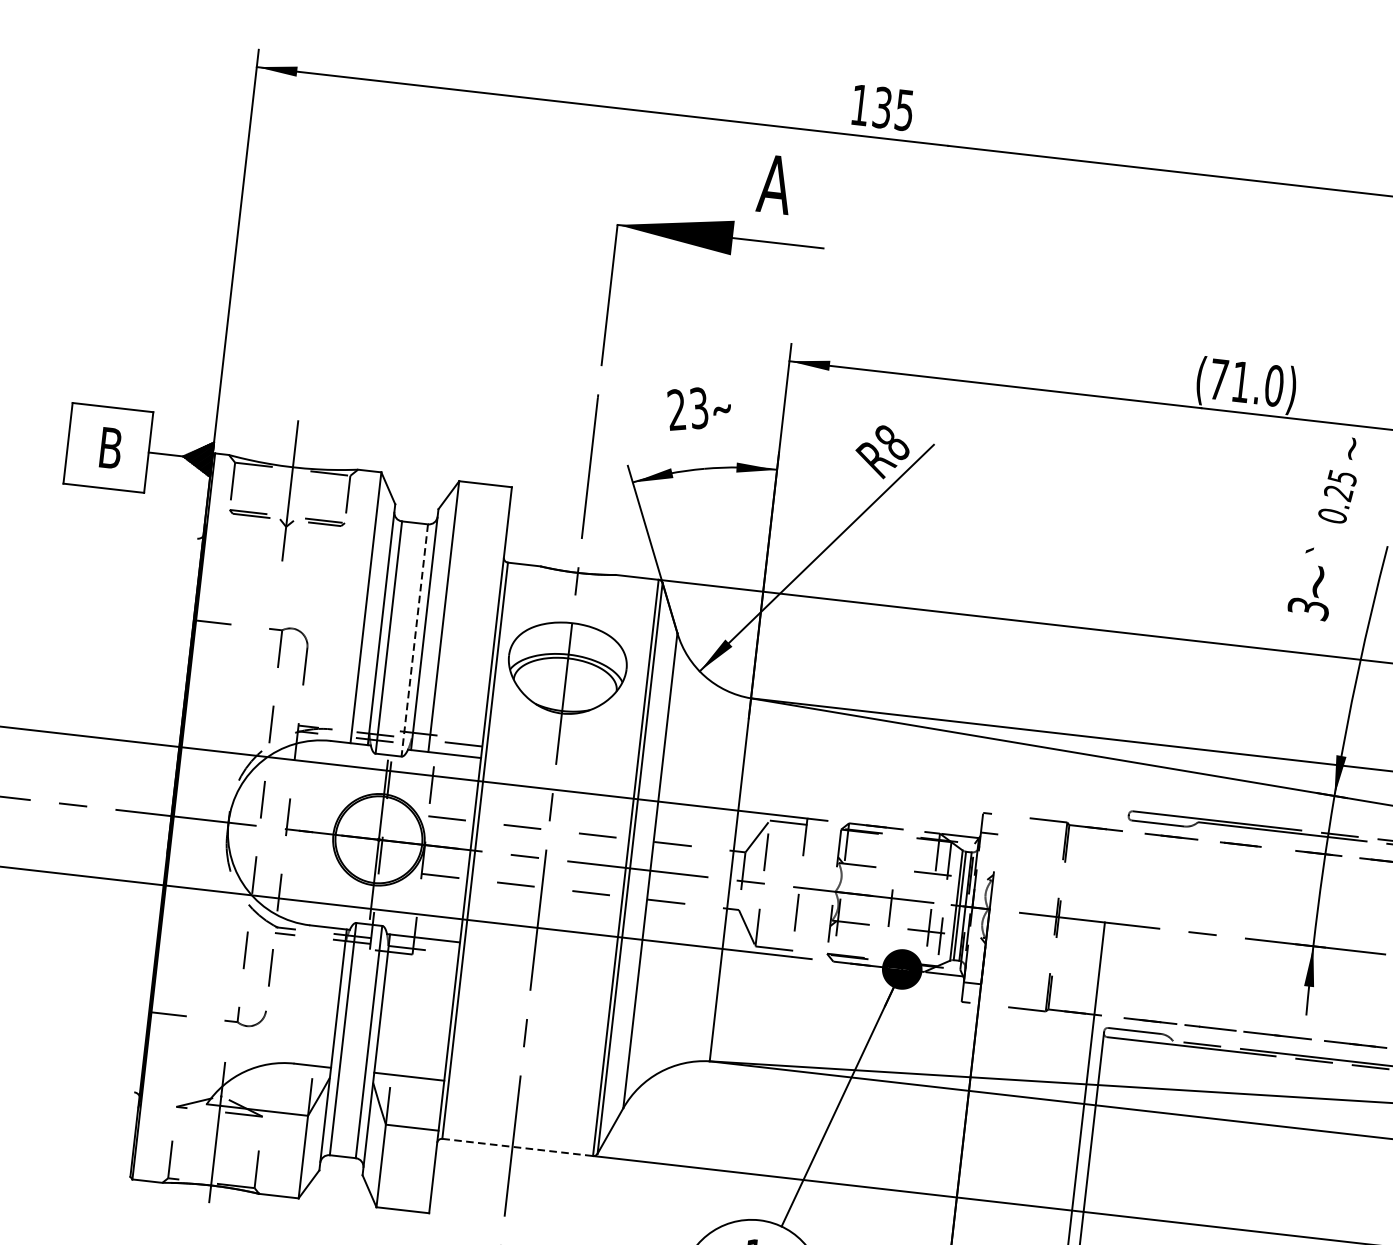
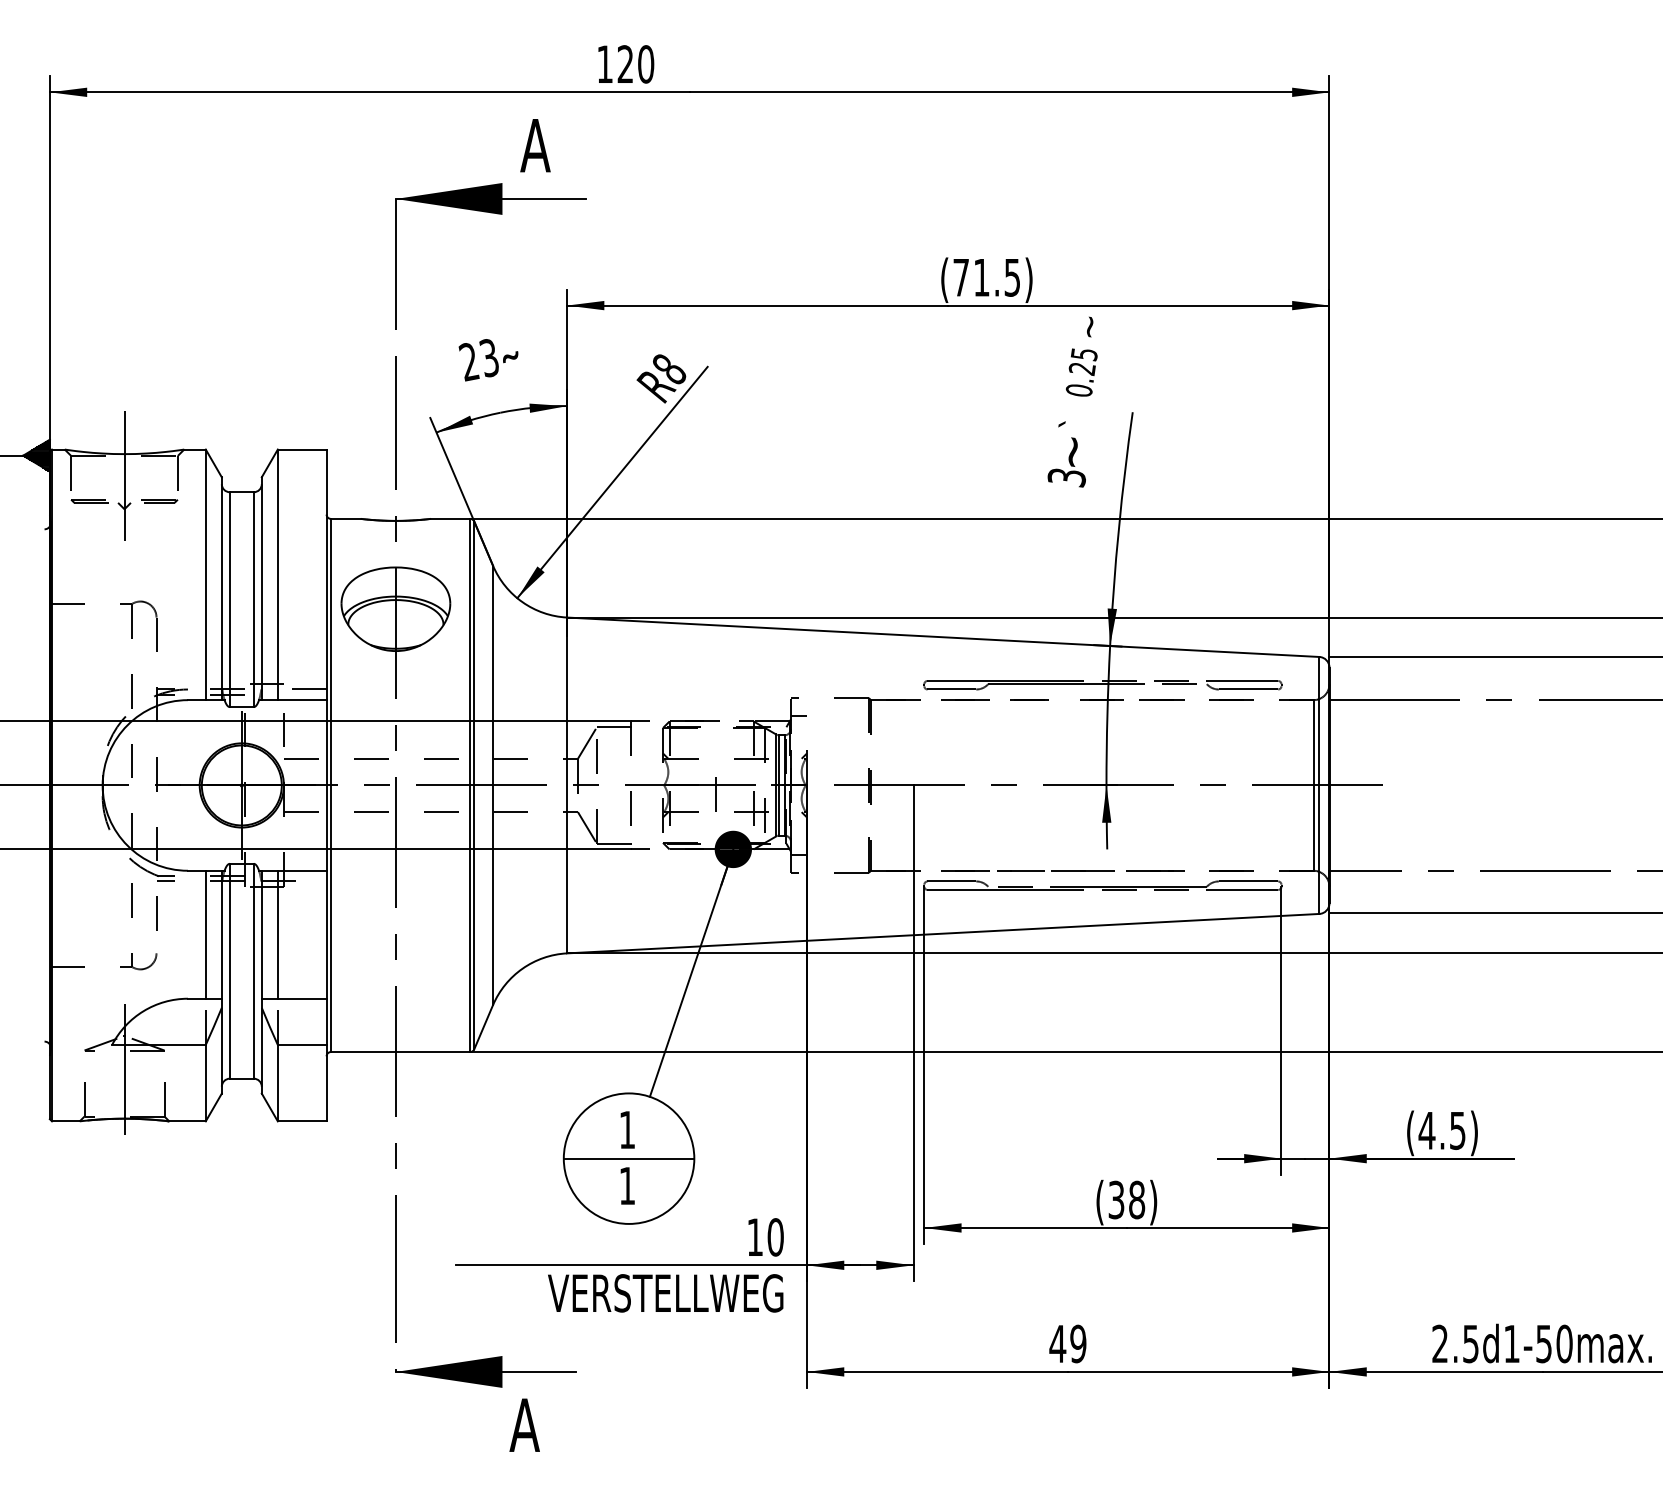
text: (893, 109) -> (635, 64), 135 -> 120
text: (1274, 385) -> (1012, 277), (71.0) -> (71.5)
line: (414, 641) -> (253, 600), dashed -> solid
line: (321, 996) -> (205, 934), added
line: (399, 1005) -> (277, 934), added
line: (517, 1147) -> (400, 1052), dashed -> solid

